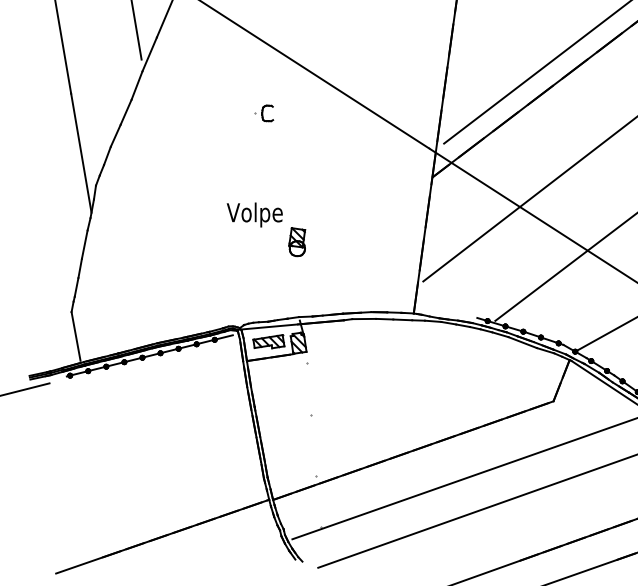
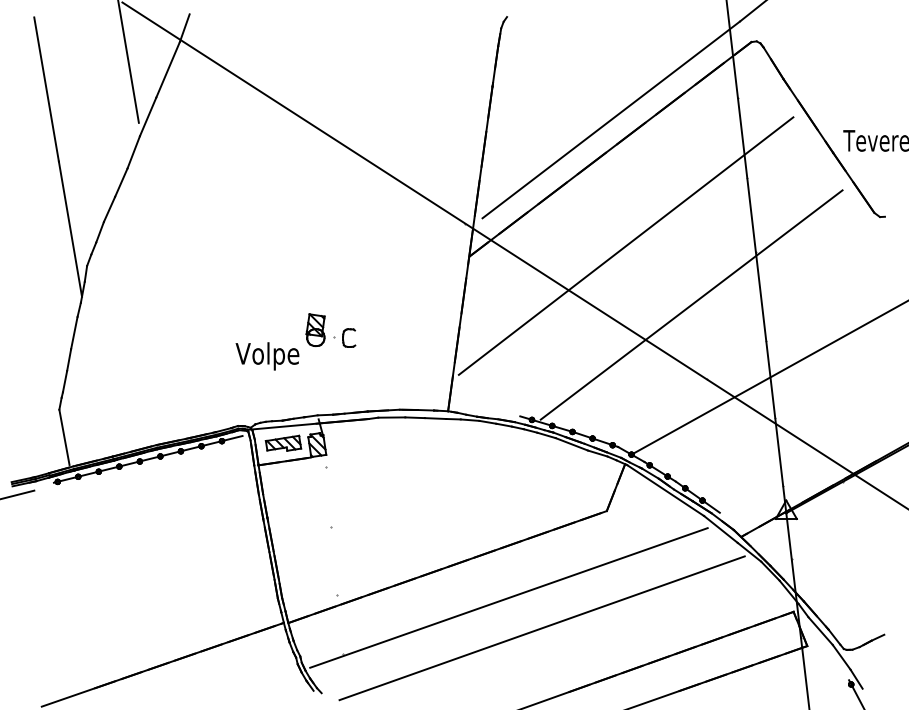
part: (263, 112) -> (344, 337), moved
text: (254, 215) -> (267, 356), moved

